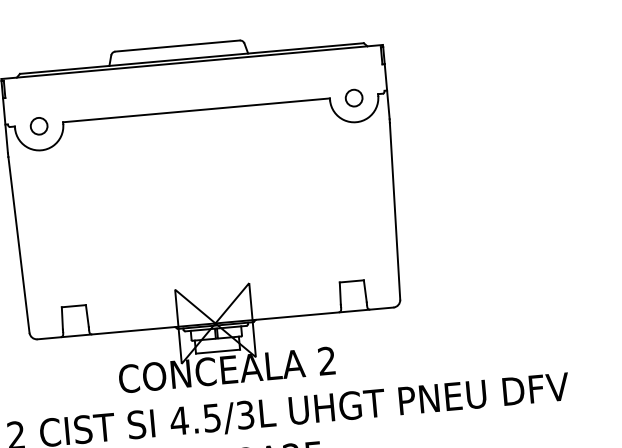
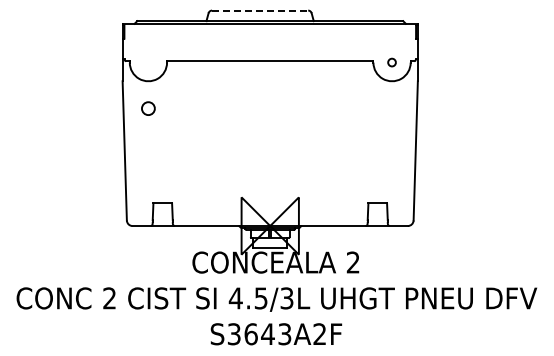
line: (178, 45) -> (260, 10), solid -> dashed
circle: (353, 98) -> (391, 62), size x0.6
circle: (39, 126) -> (148, 108), moved

